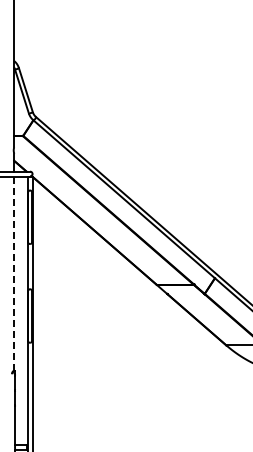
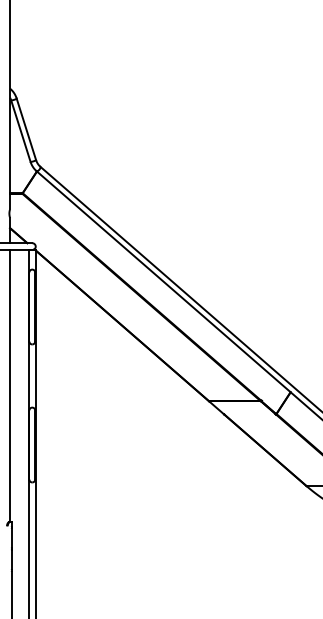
line: (14, 273) -> (10, 385), dashed -> solid

